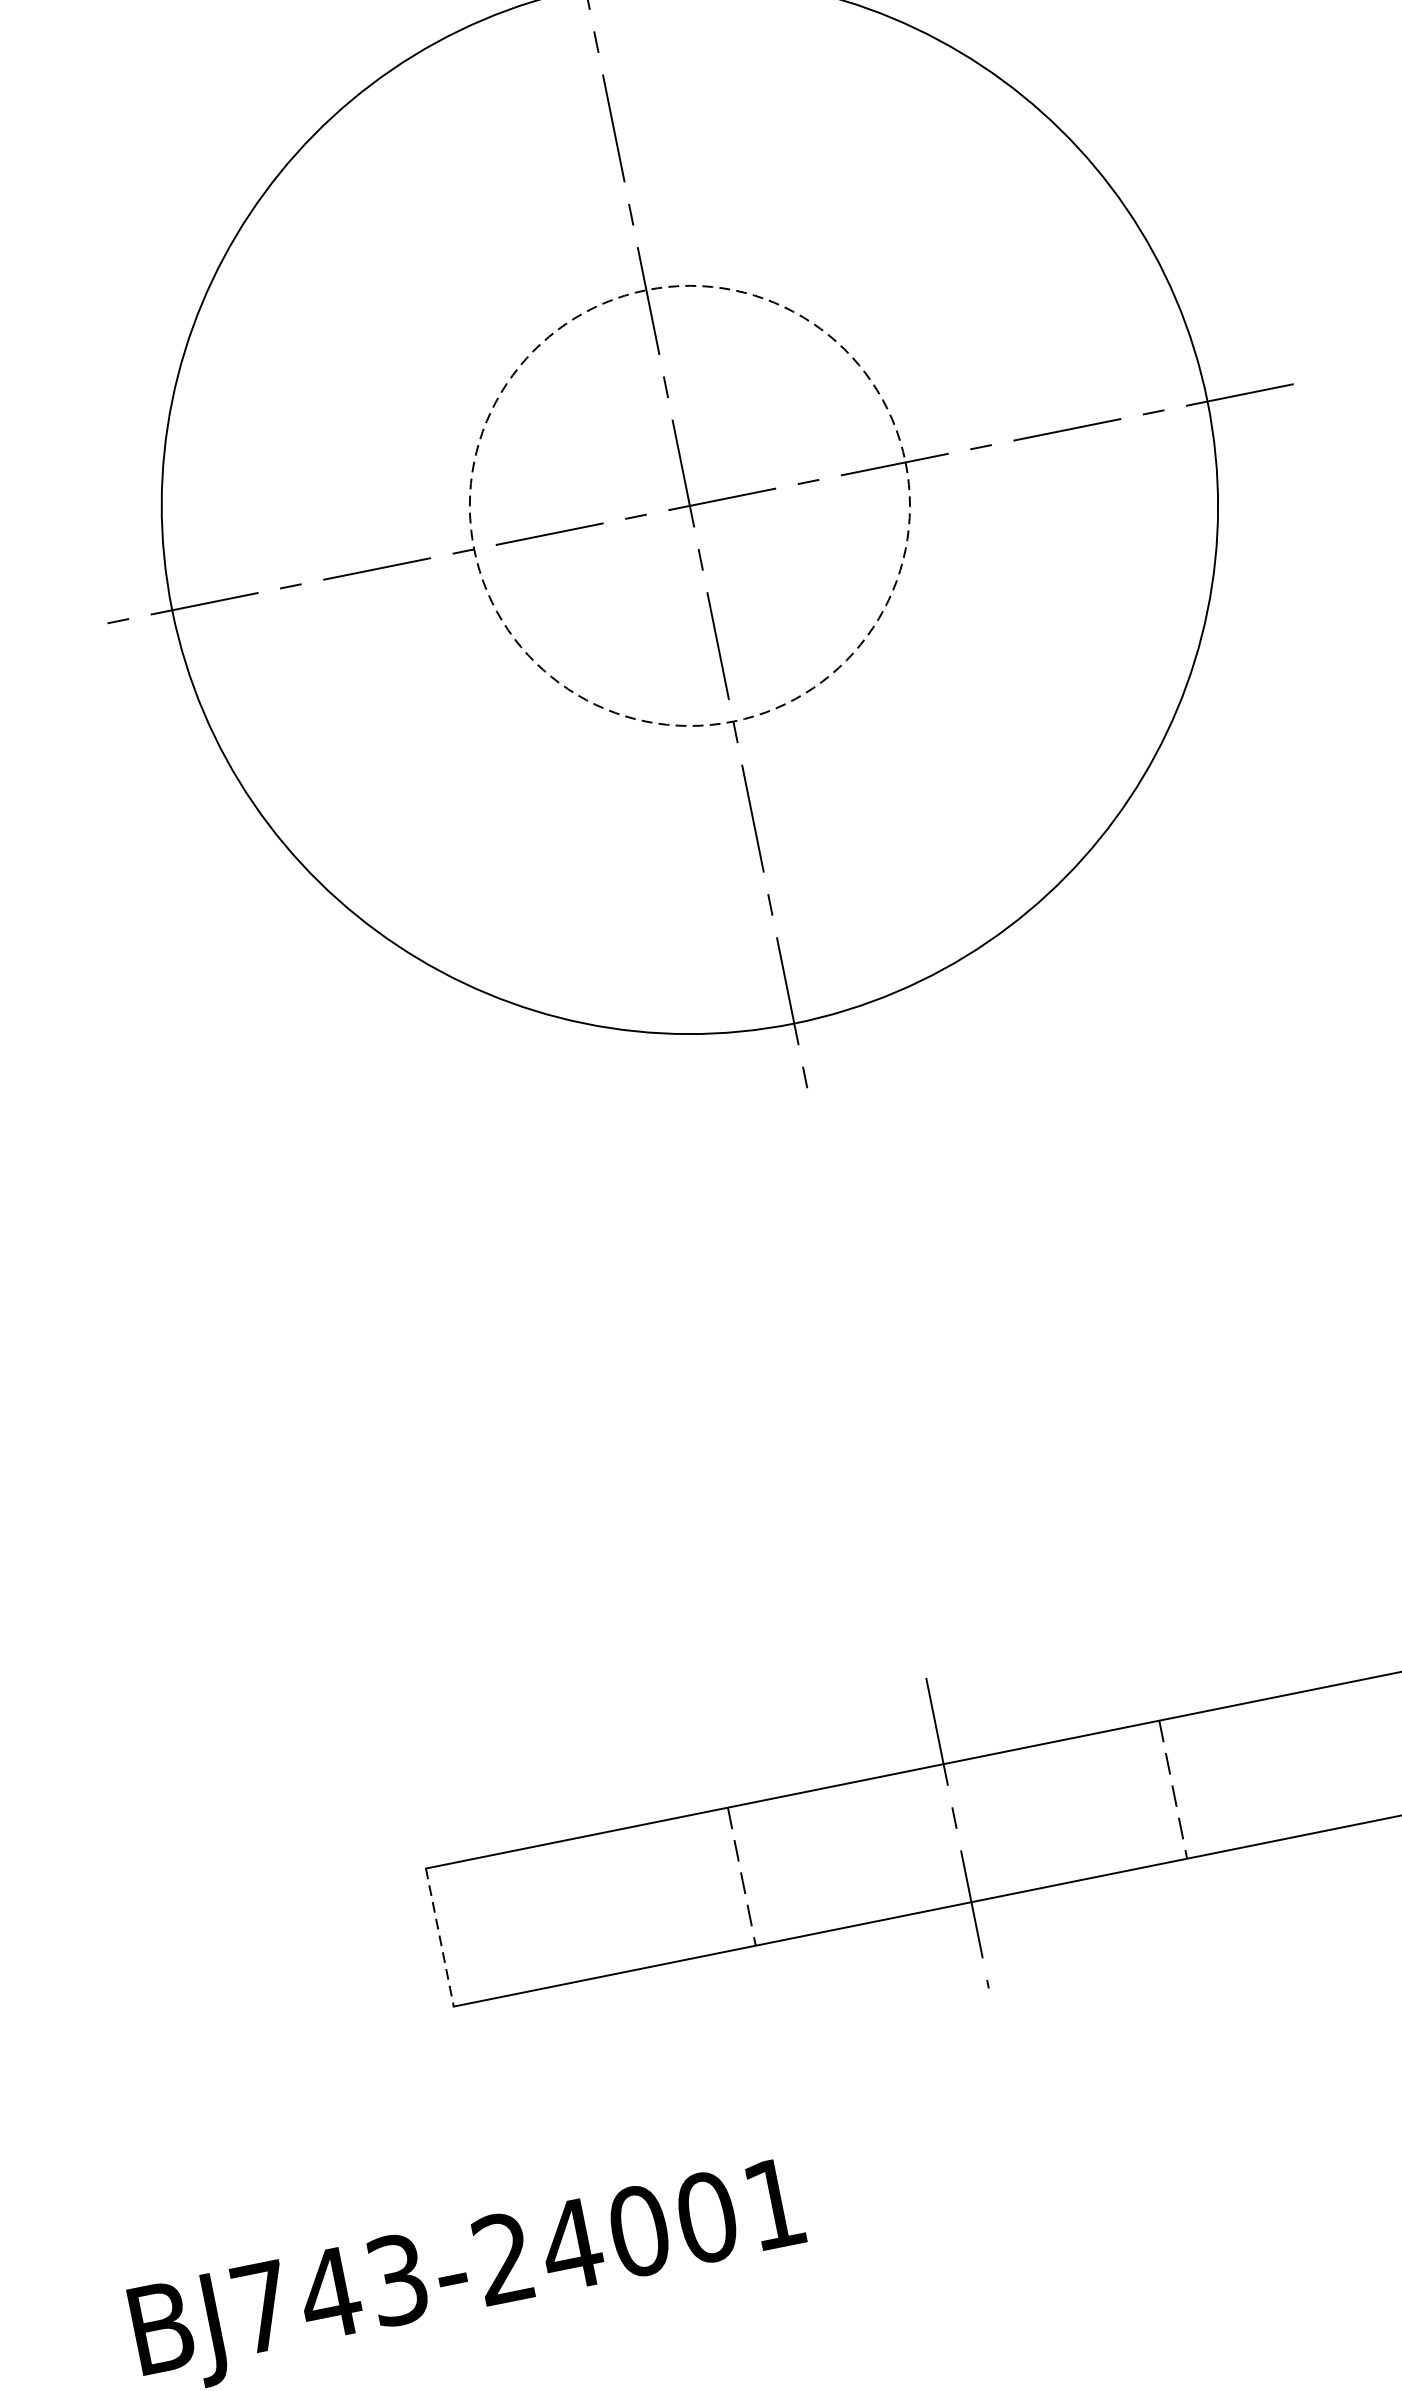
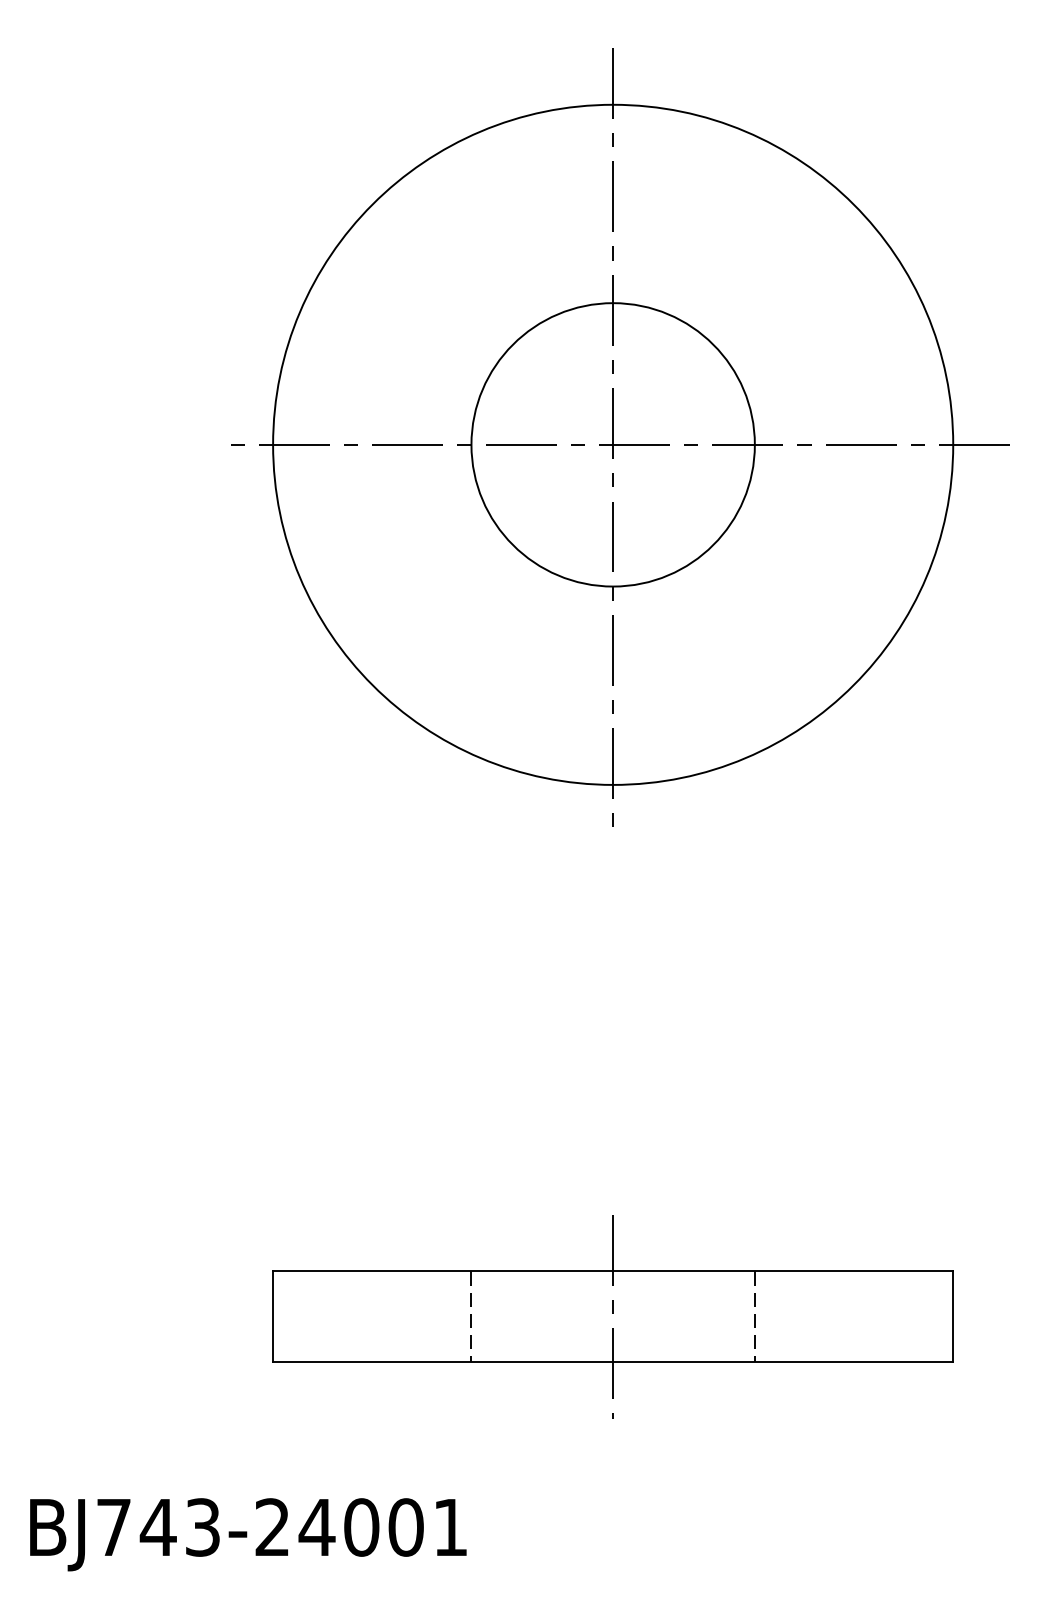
circle: (688, 505) -> (612, 444), dashed -> solid
line: (440, 1938) -> (273, 1317), dashed -> solid

